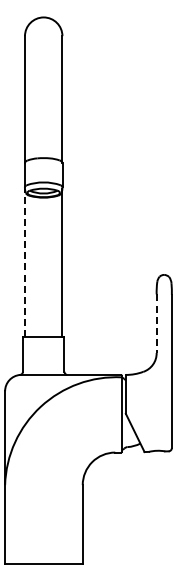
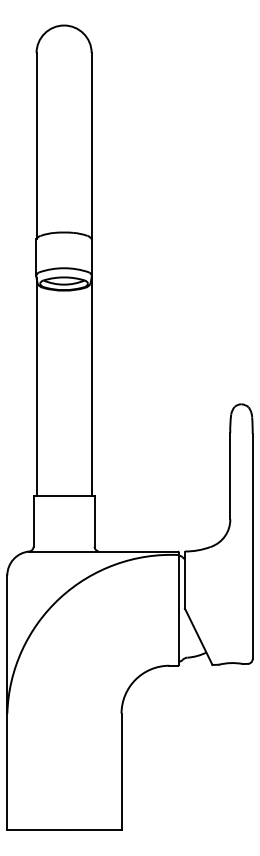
line: (24, 262) -> (35, 386), dashed -> solid
line: (156, 324) -> (230, 477), dashed -> solid

